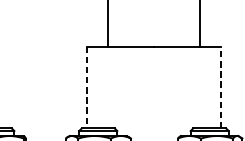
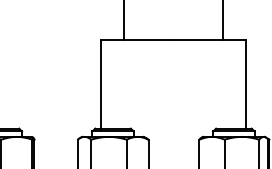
line: (220, 86) -> (245, 83), dashed -> solid
line: (87, 87) -> (101, 84), dashed -> solid

